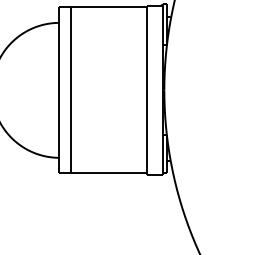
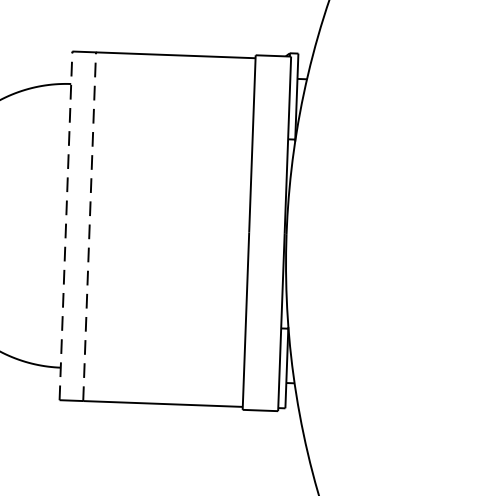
line: (59, 90) -> (66, 226), solid -> dashed
line: (70, 90) -> (89, 227), solid -> dashed

